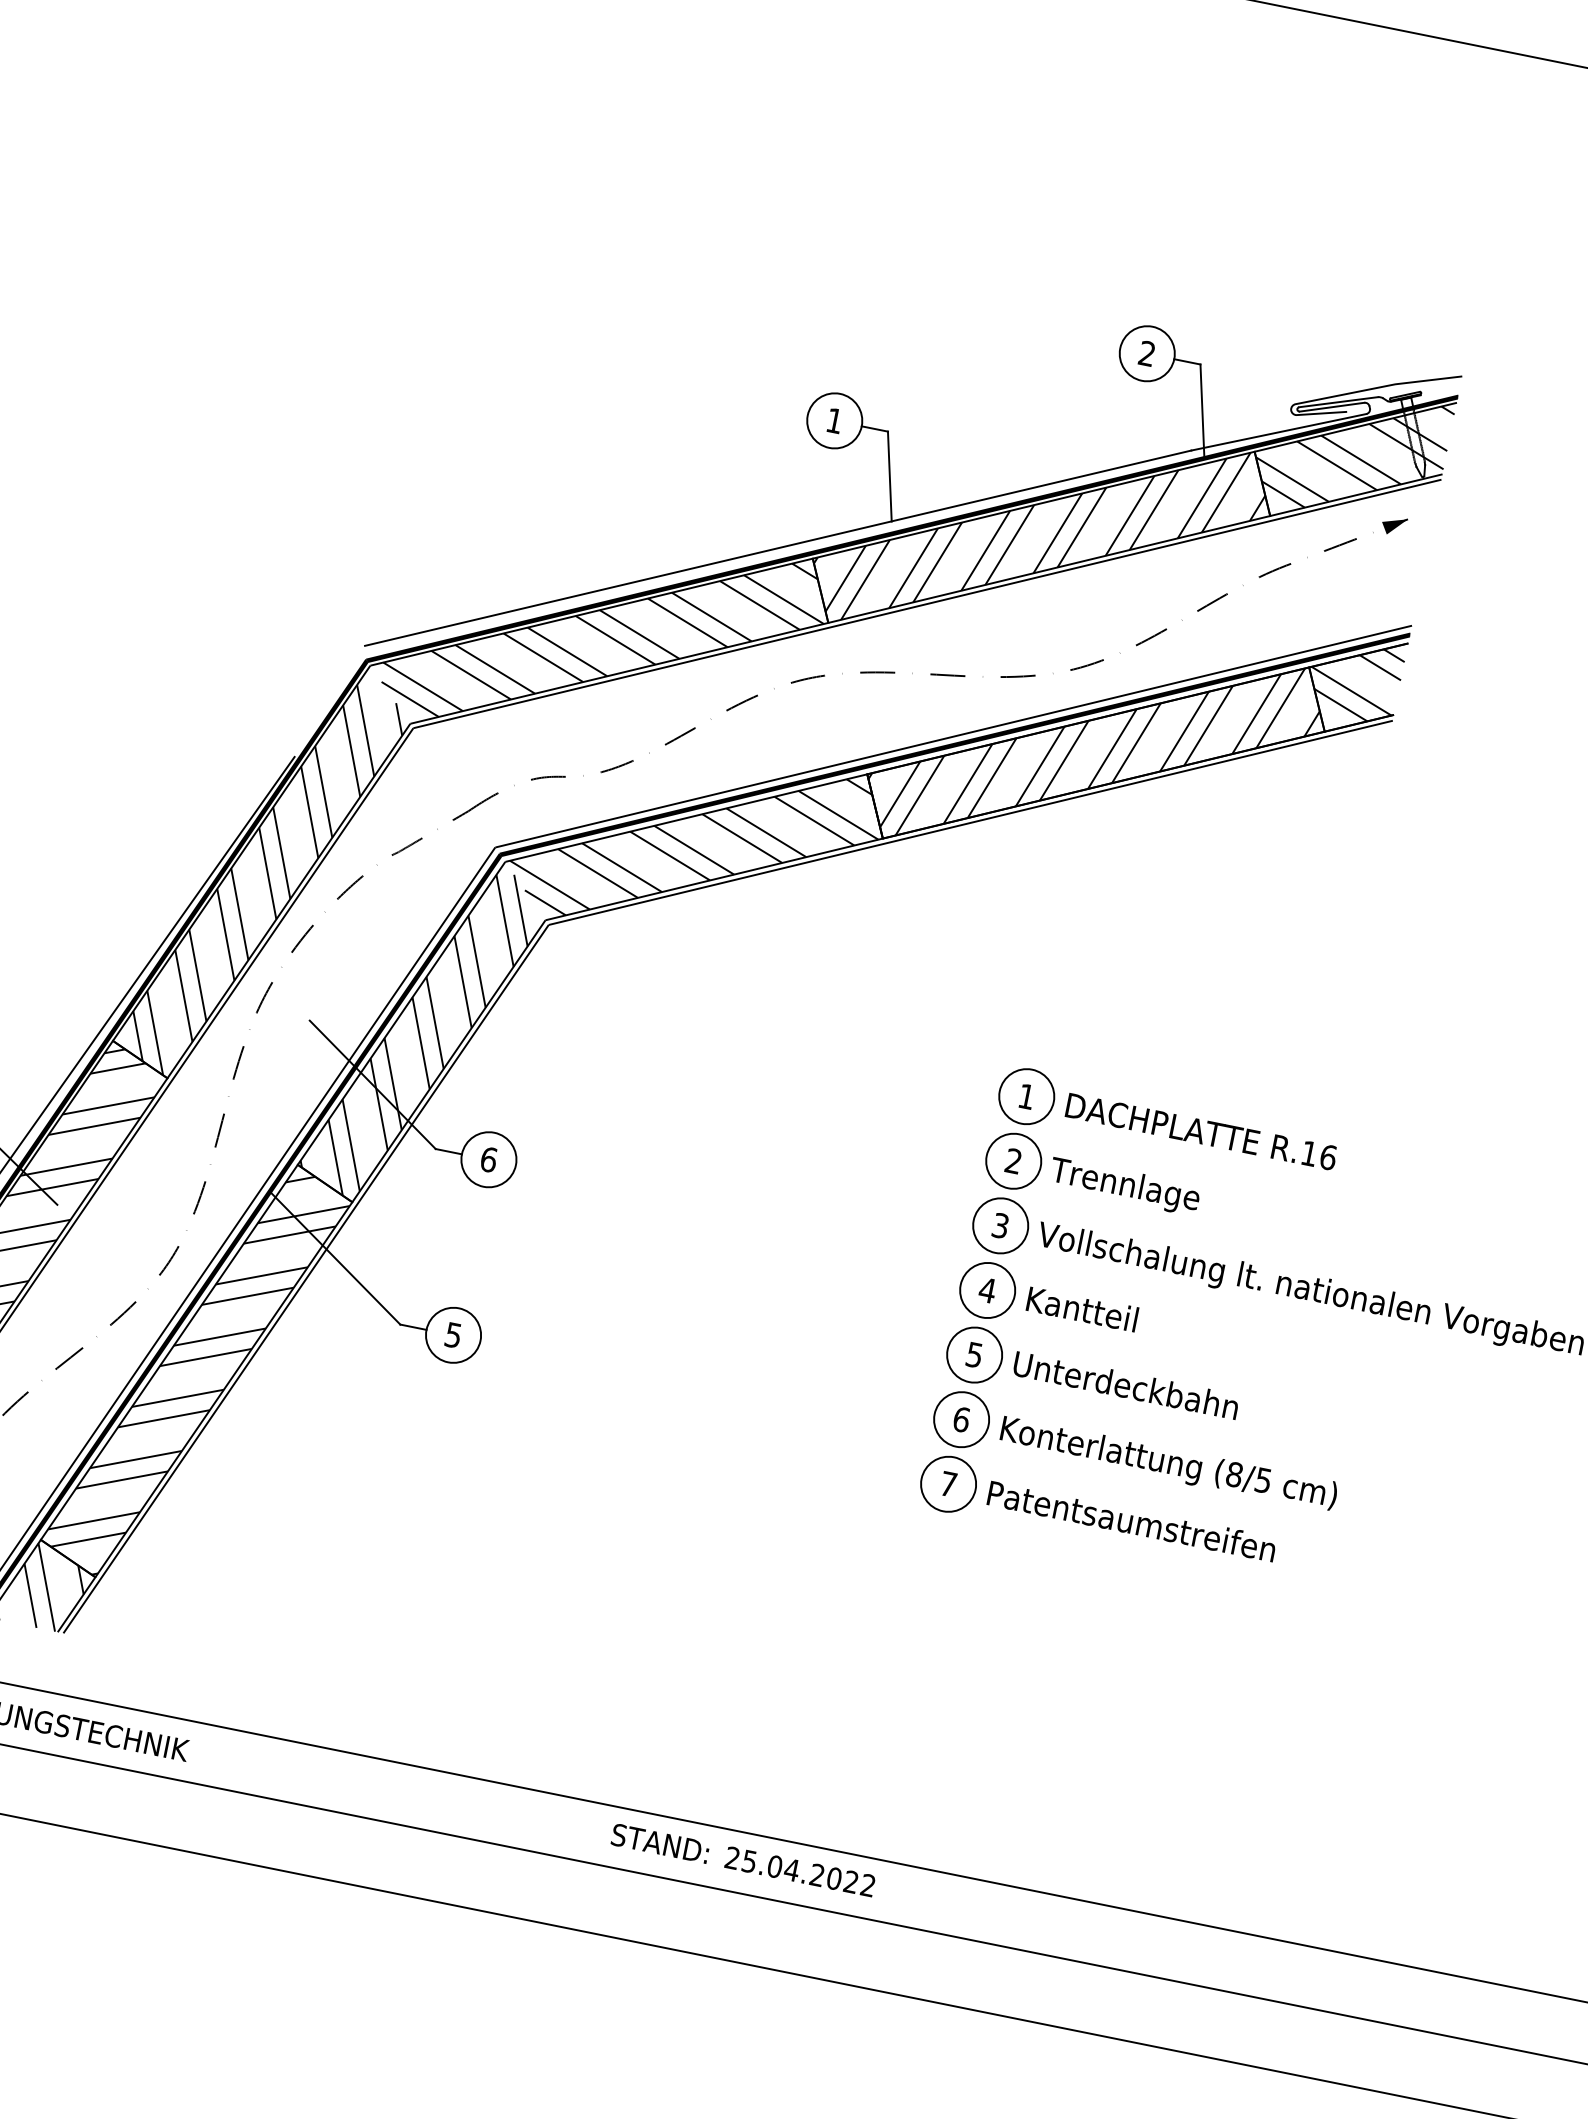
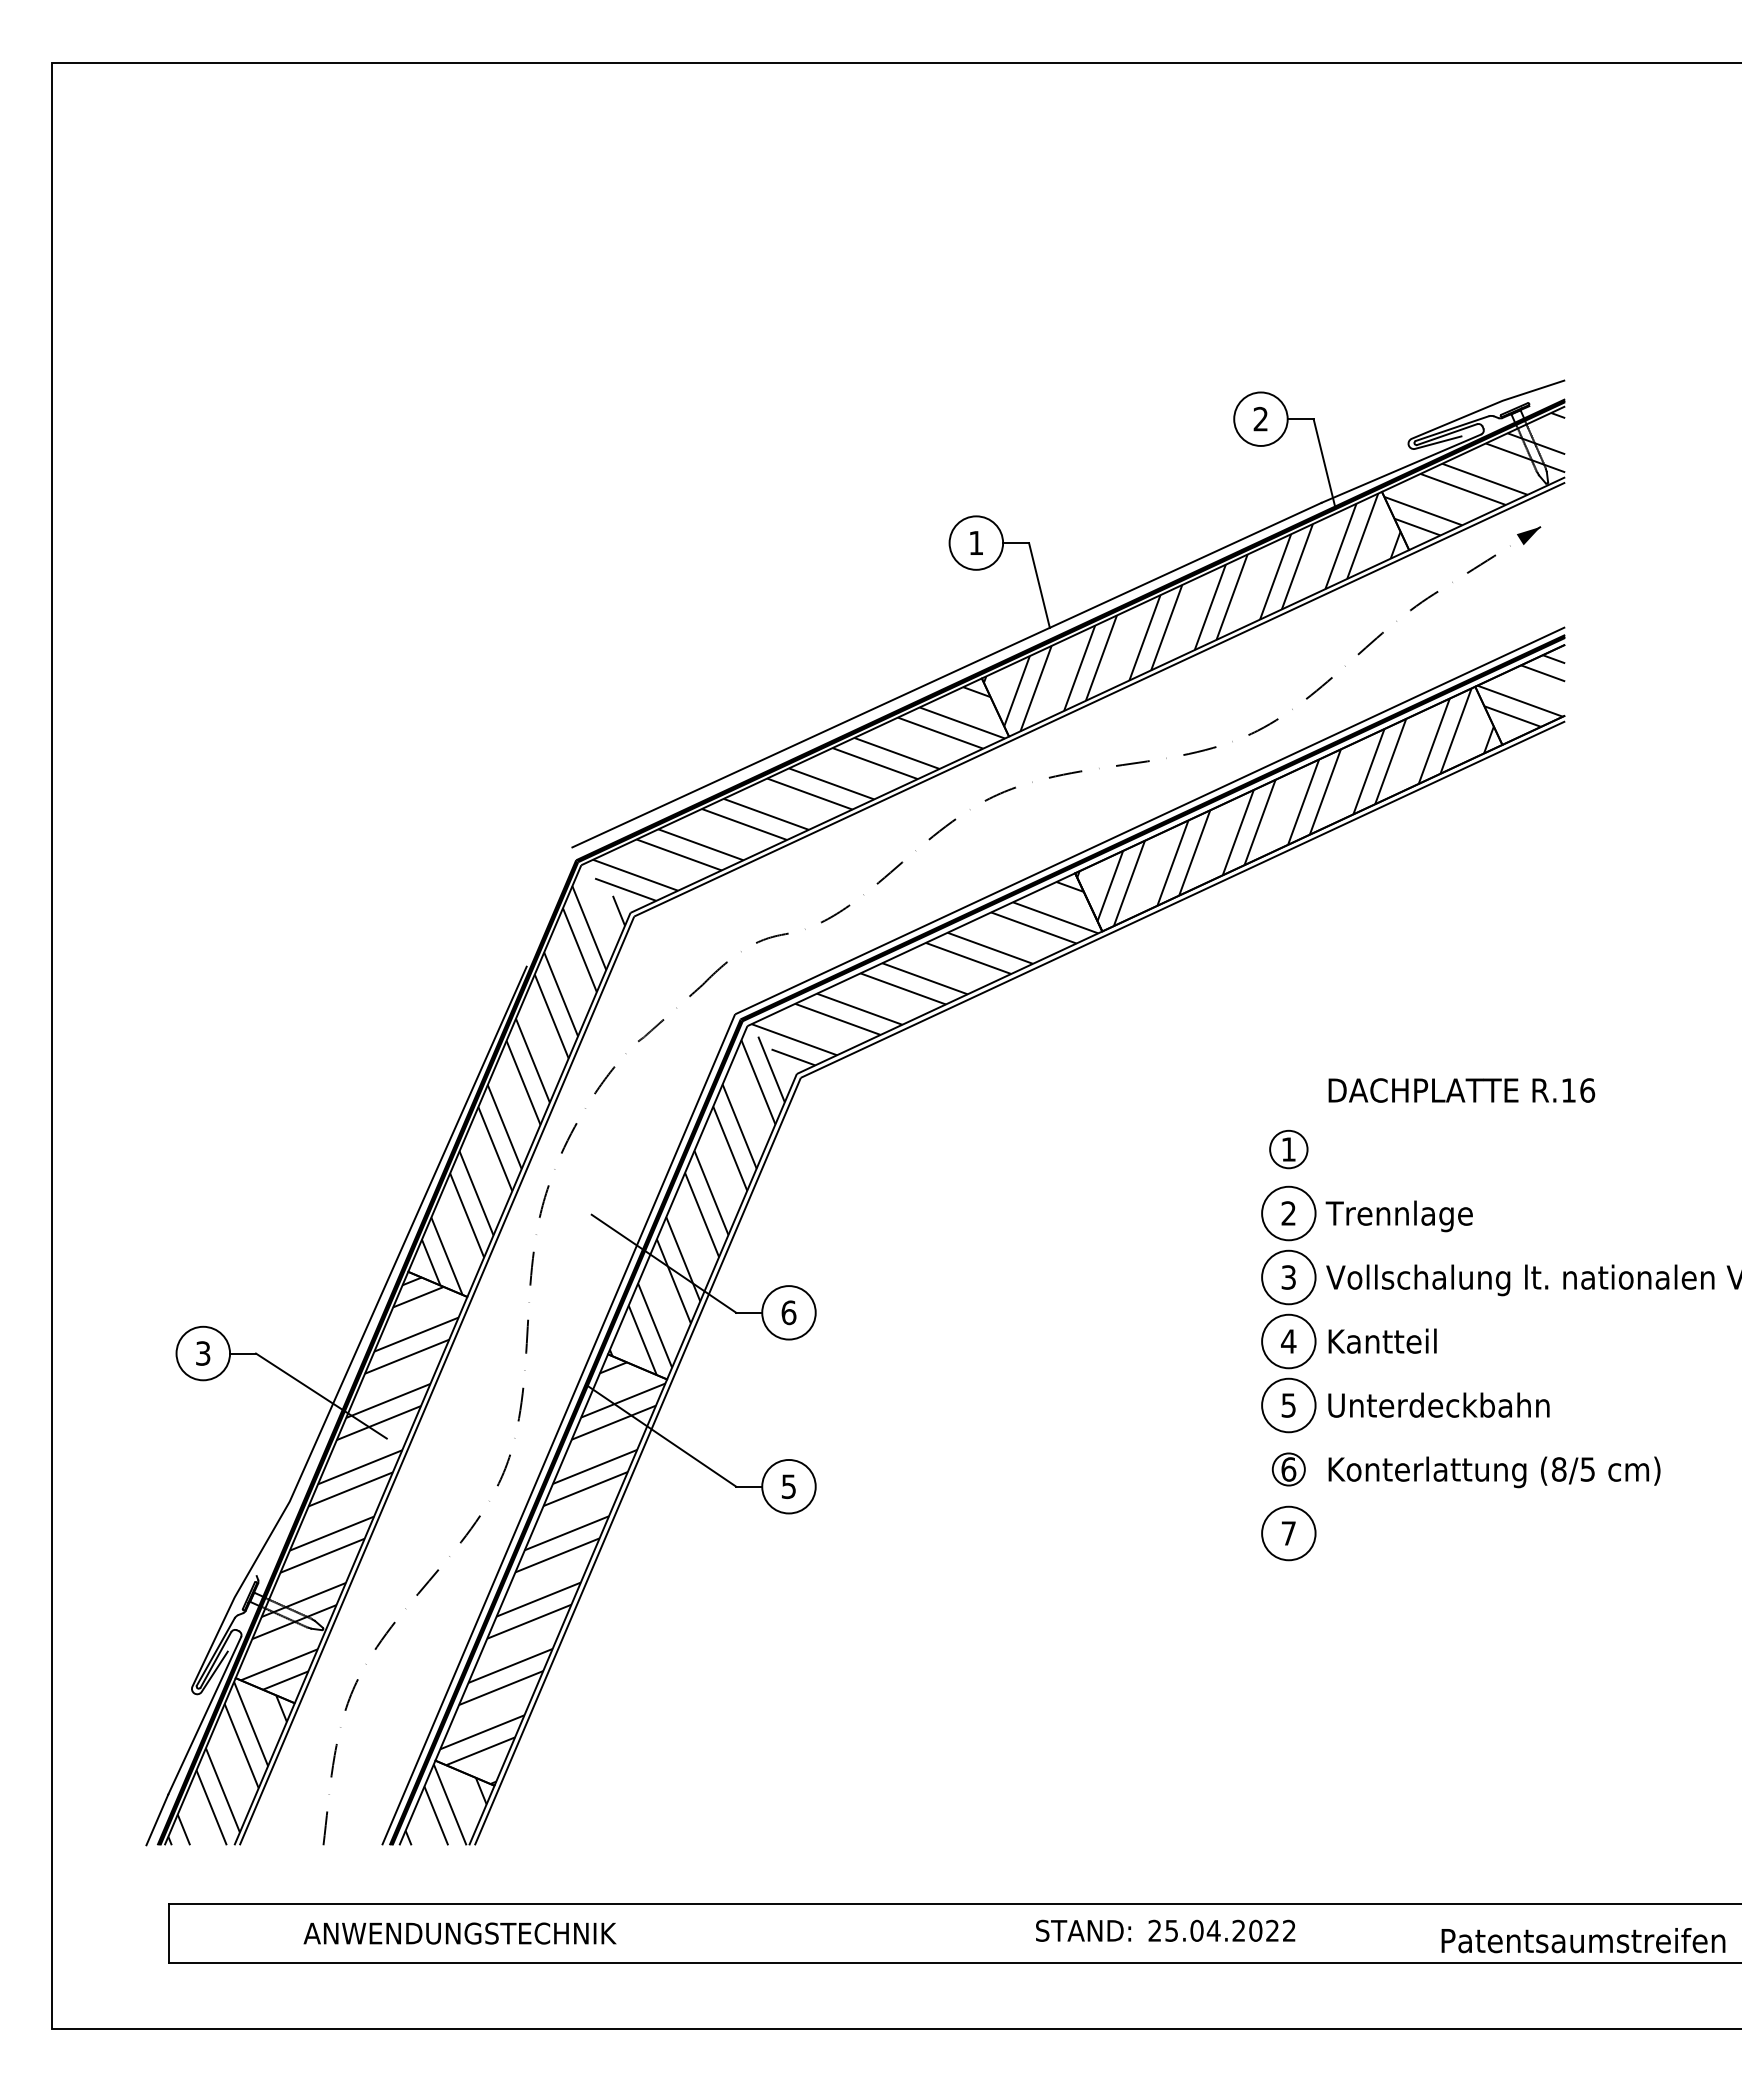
circle: (1026, 1096) -> (1288, 1149), size x0.7
text: (1201, 1131) -> (1461, 1090), moved
circle: (961, 1419) -> (1288, 1469), size x0.6
text: (1131, 1521) -> (1583, 1940), moved

